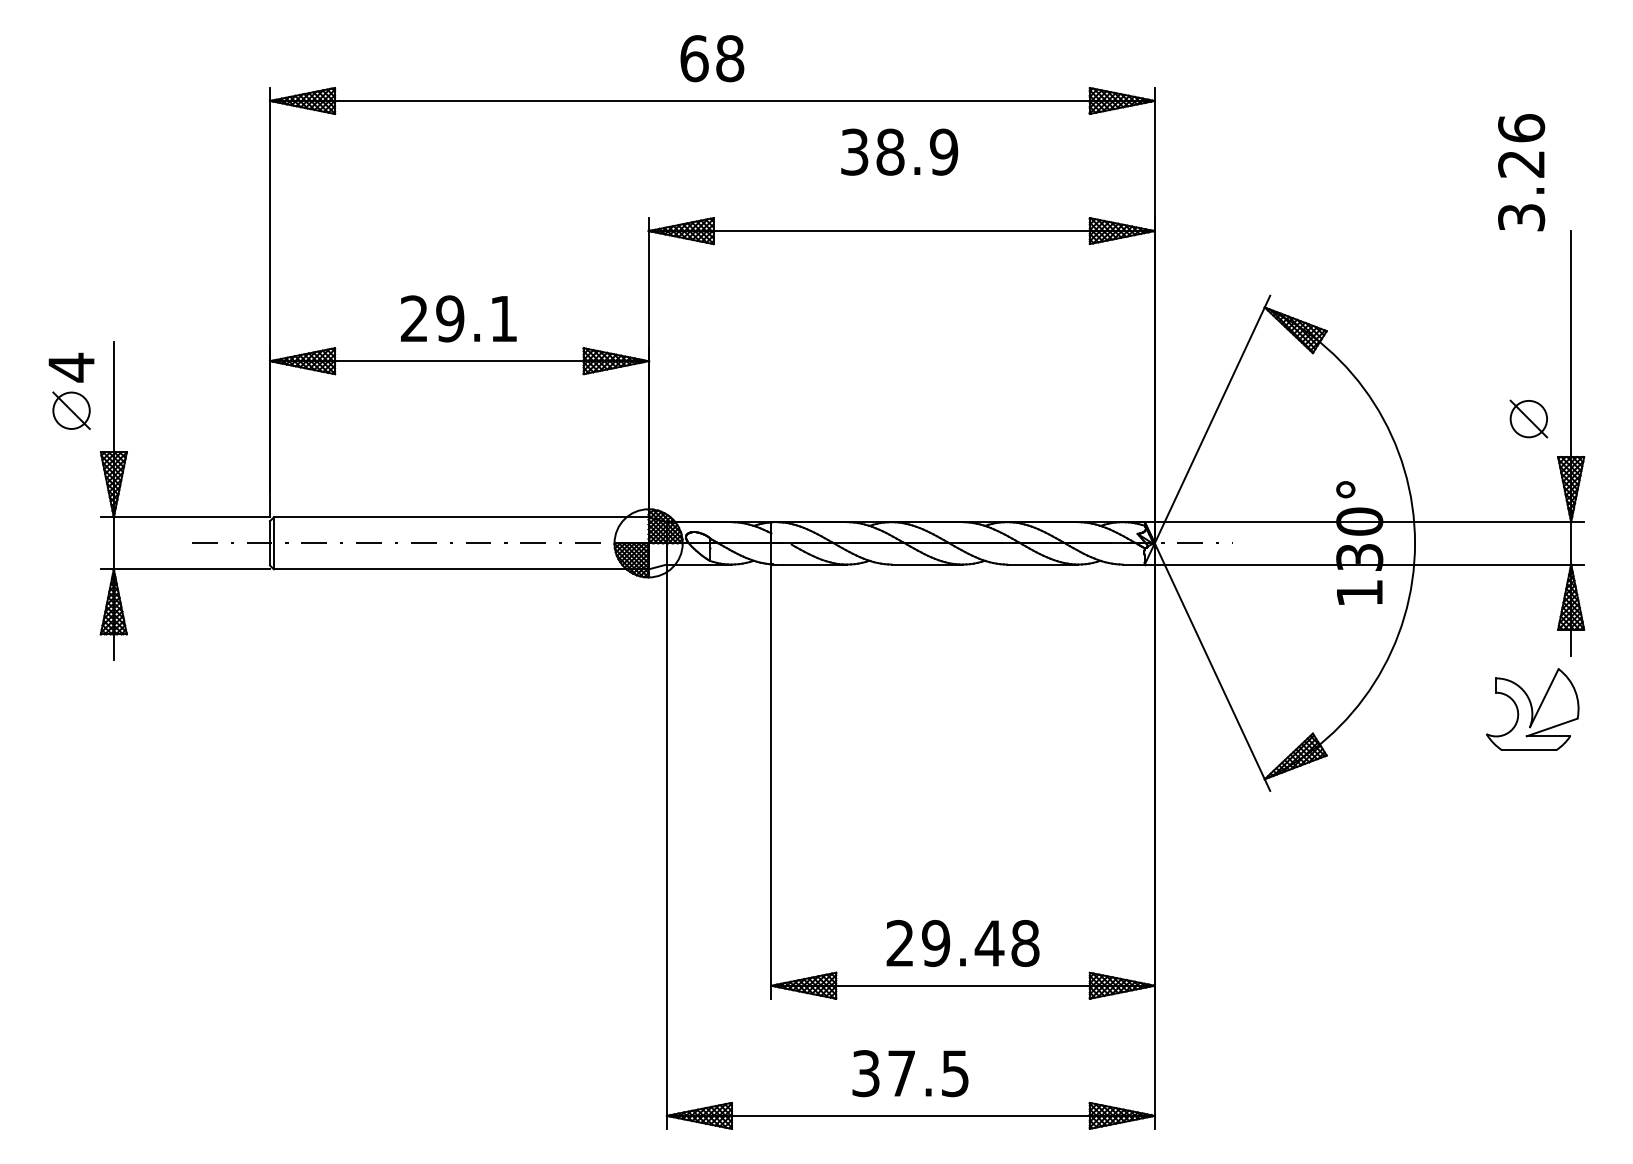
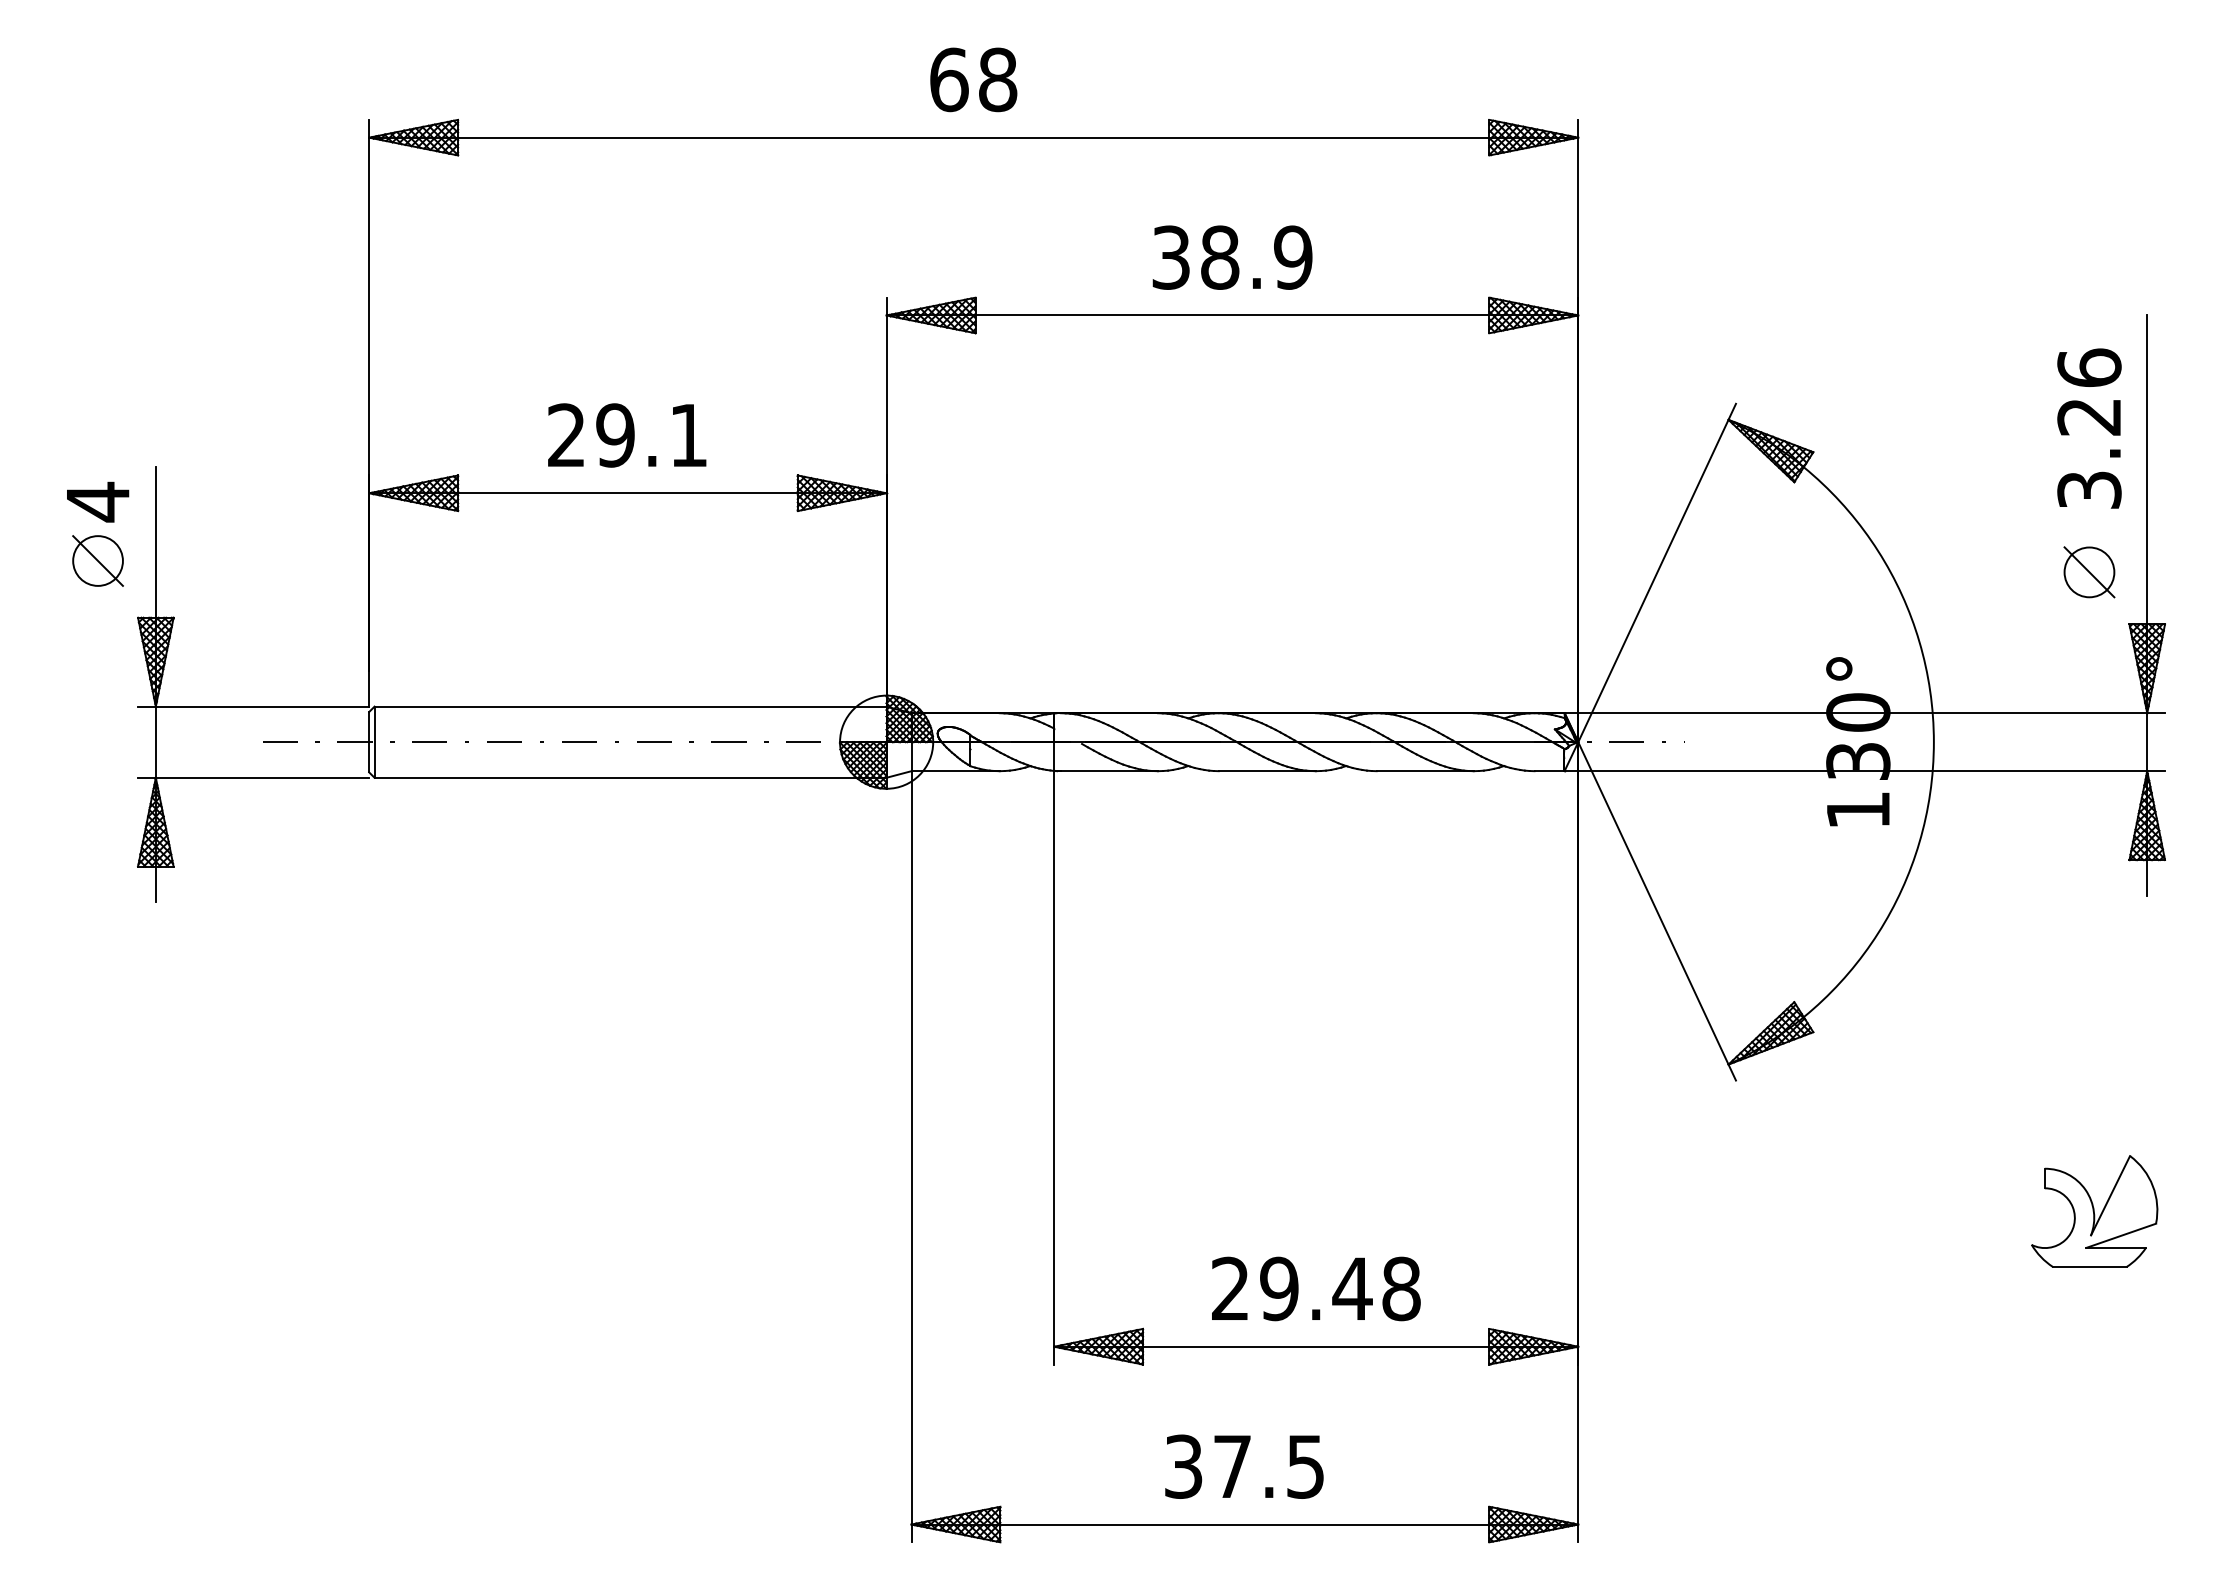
text: (899, 152) -> (1232, 257), moved
text: (1521, 172) -> (2089, 428), moved
part: (1532, 709) -> (2094, 1211), moved

